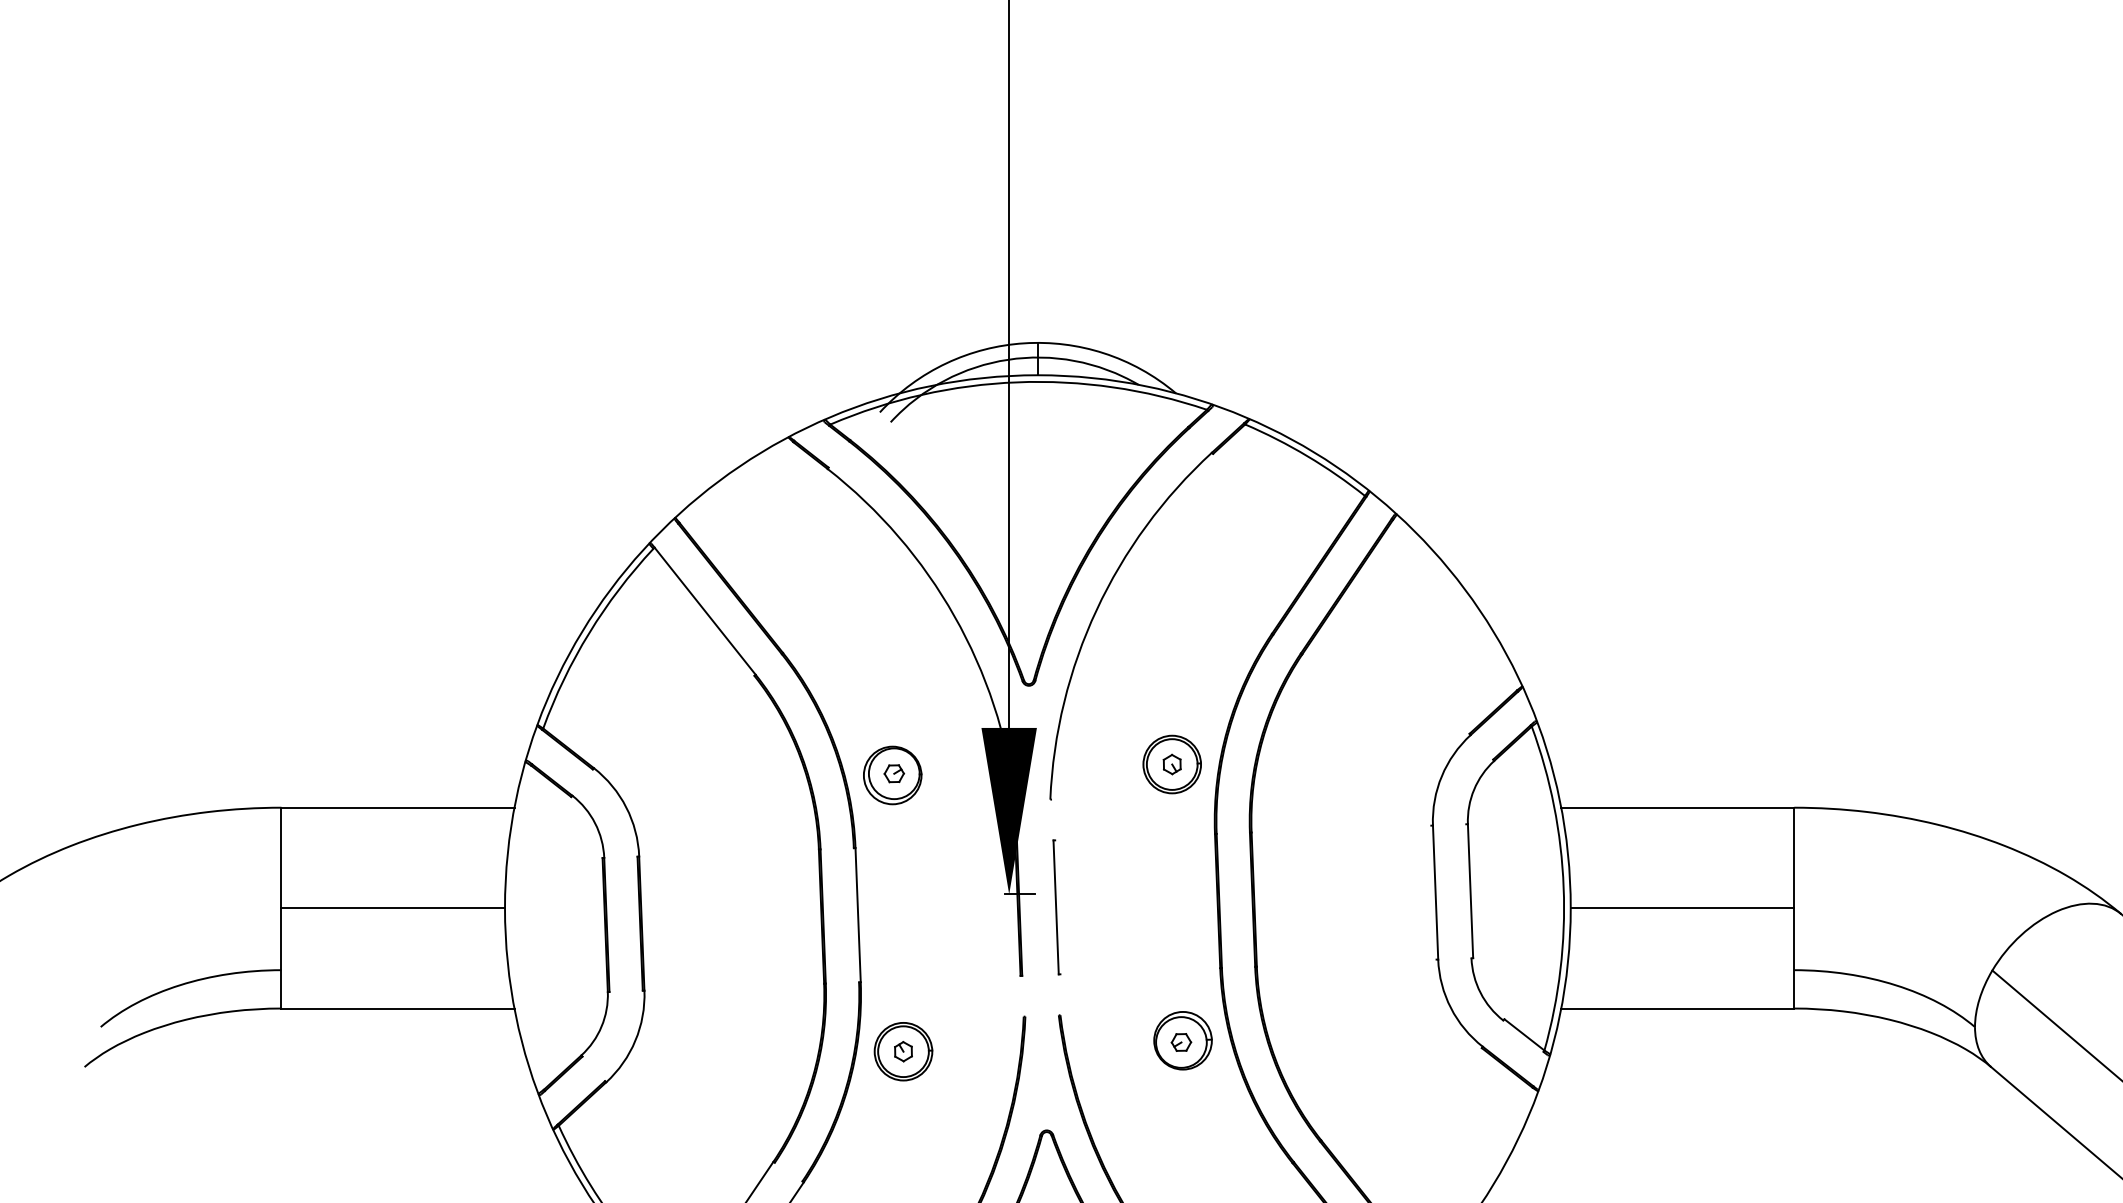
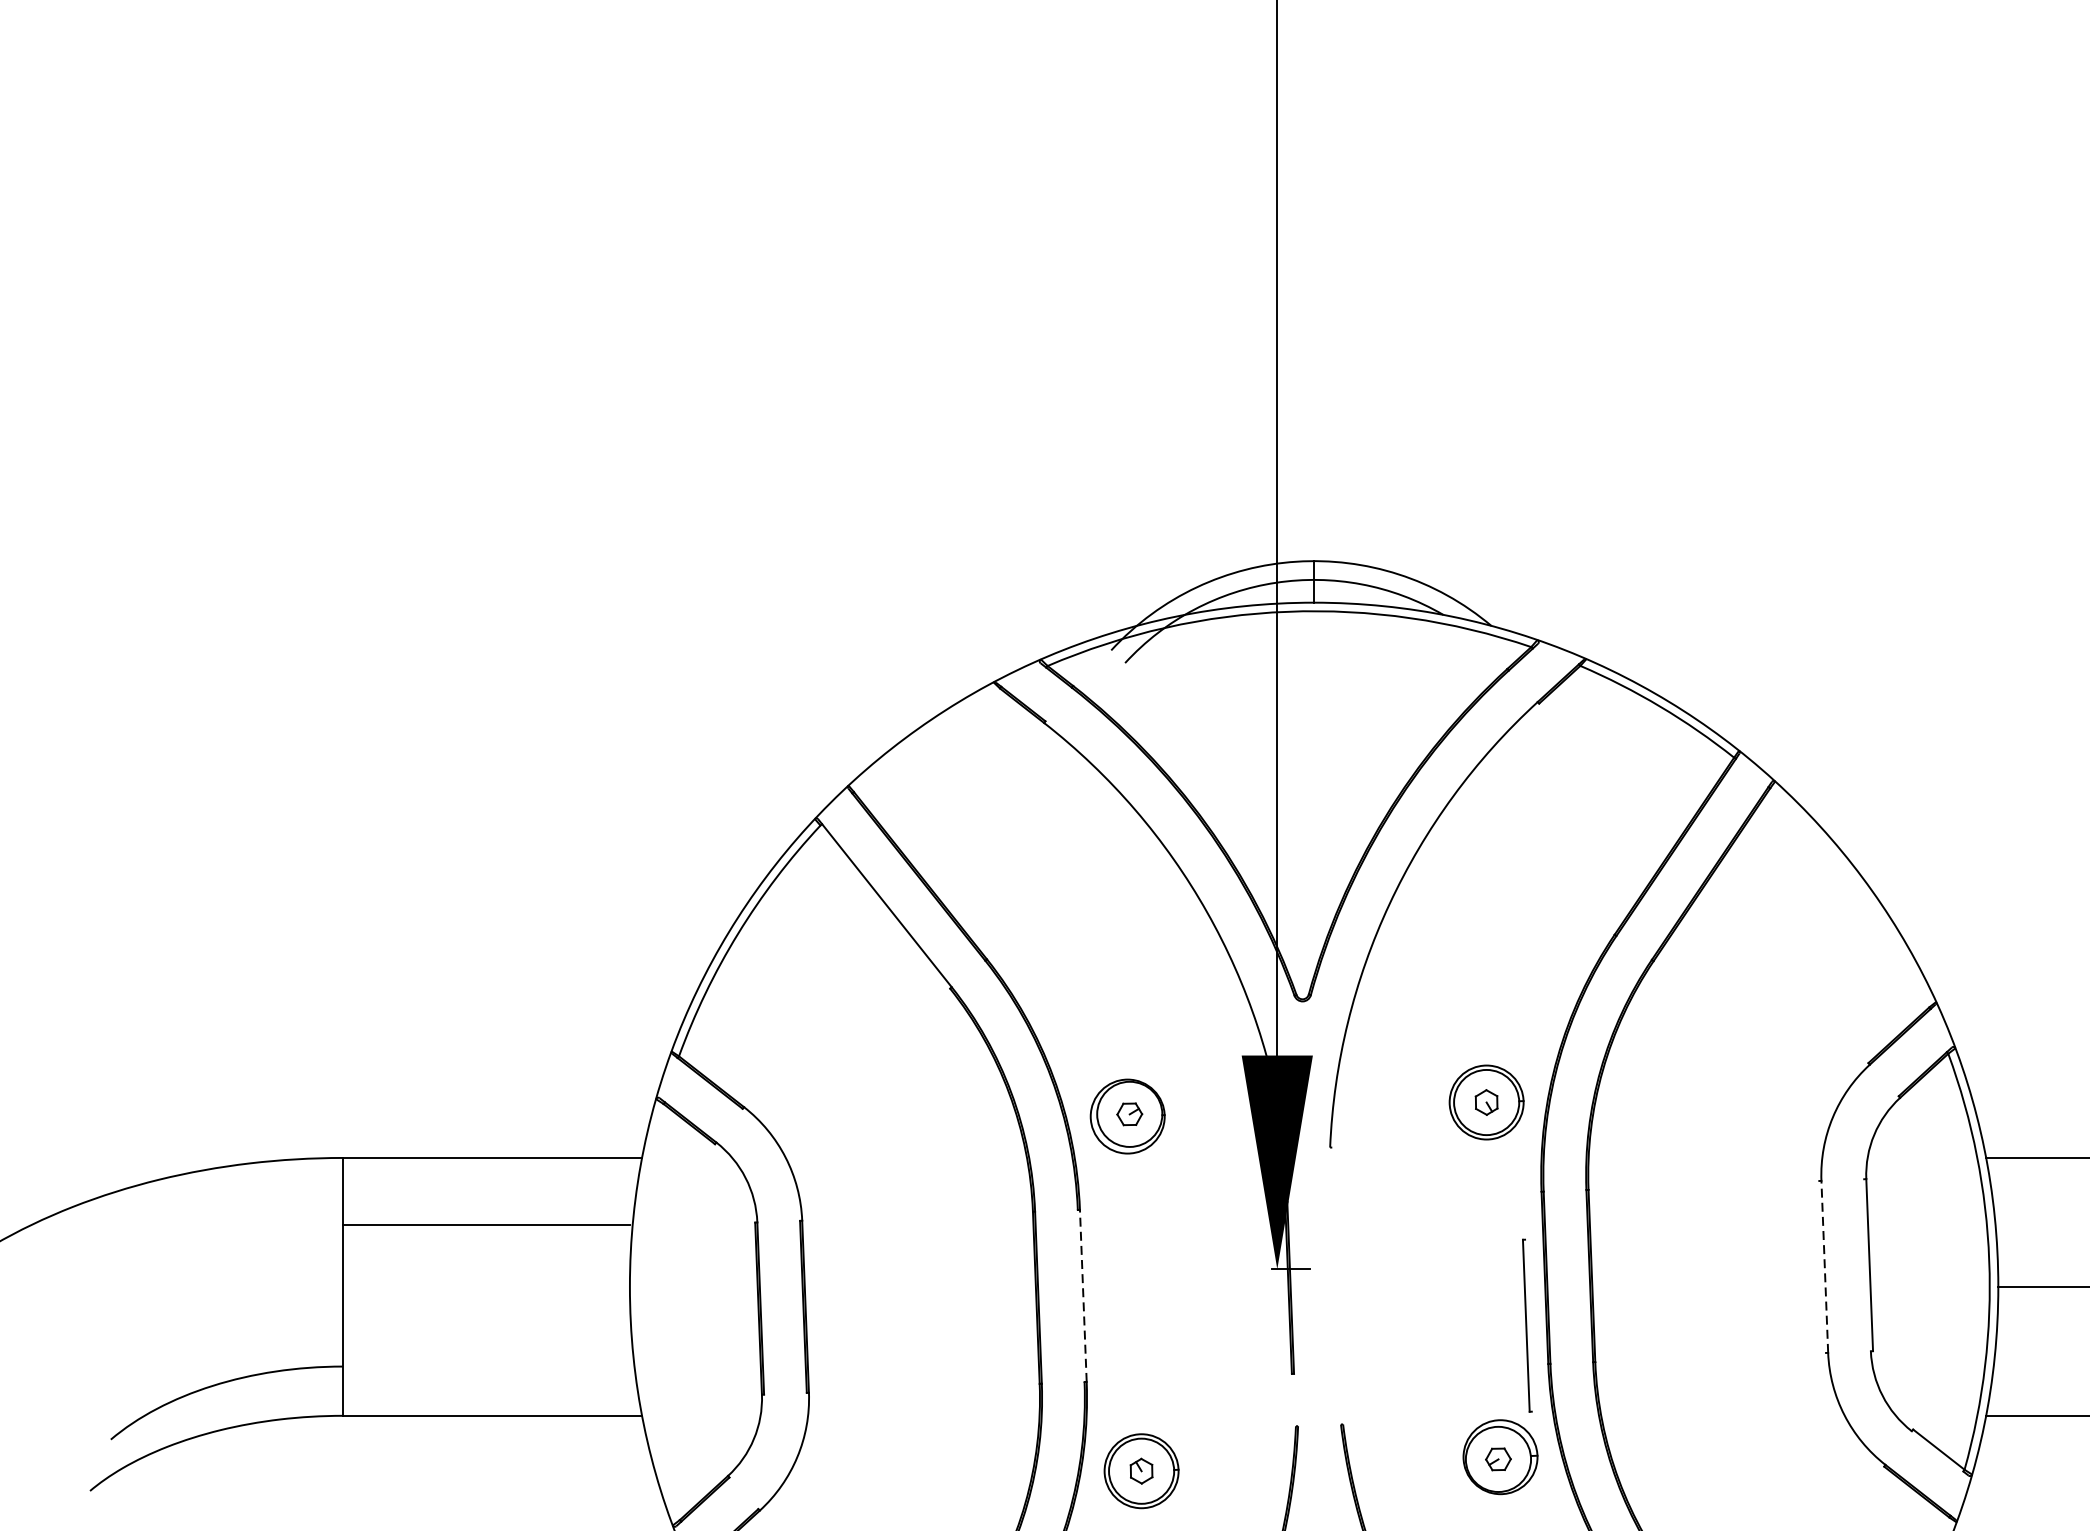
line: (1435, 892) -> (1824, 1266), solid -> dashed
part: (1056, 907) -> (1526, 1325), moved
line: (393, 908) -> (486, 1225), moved
line: (858, 914) -> (1083, 1295), solid -> dashed

